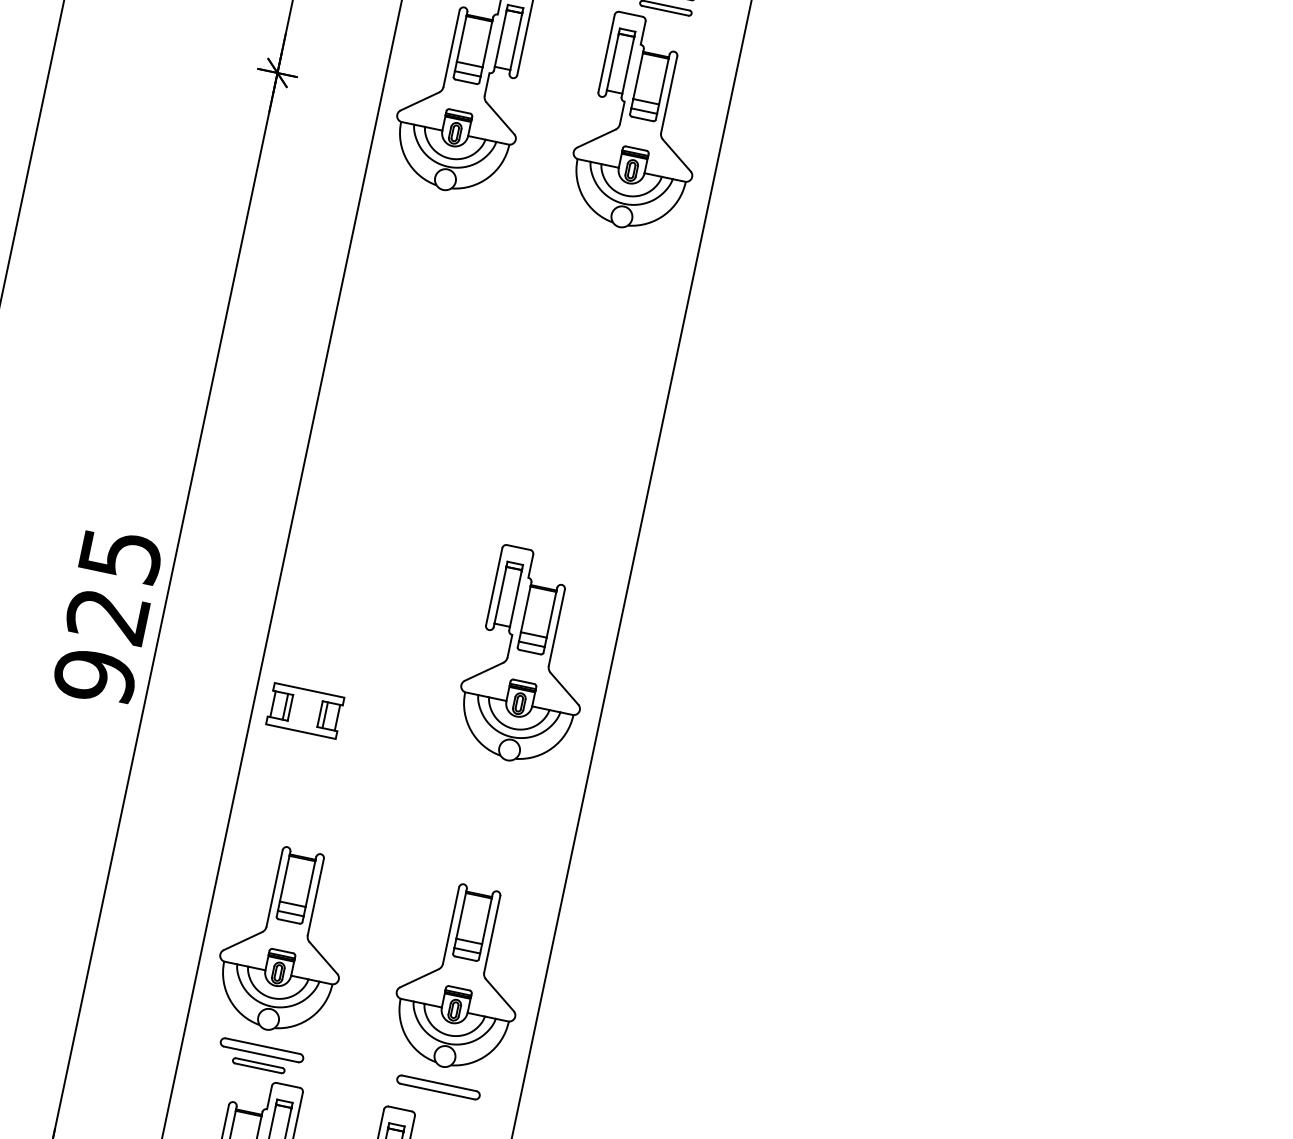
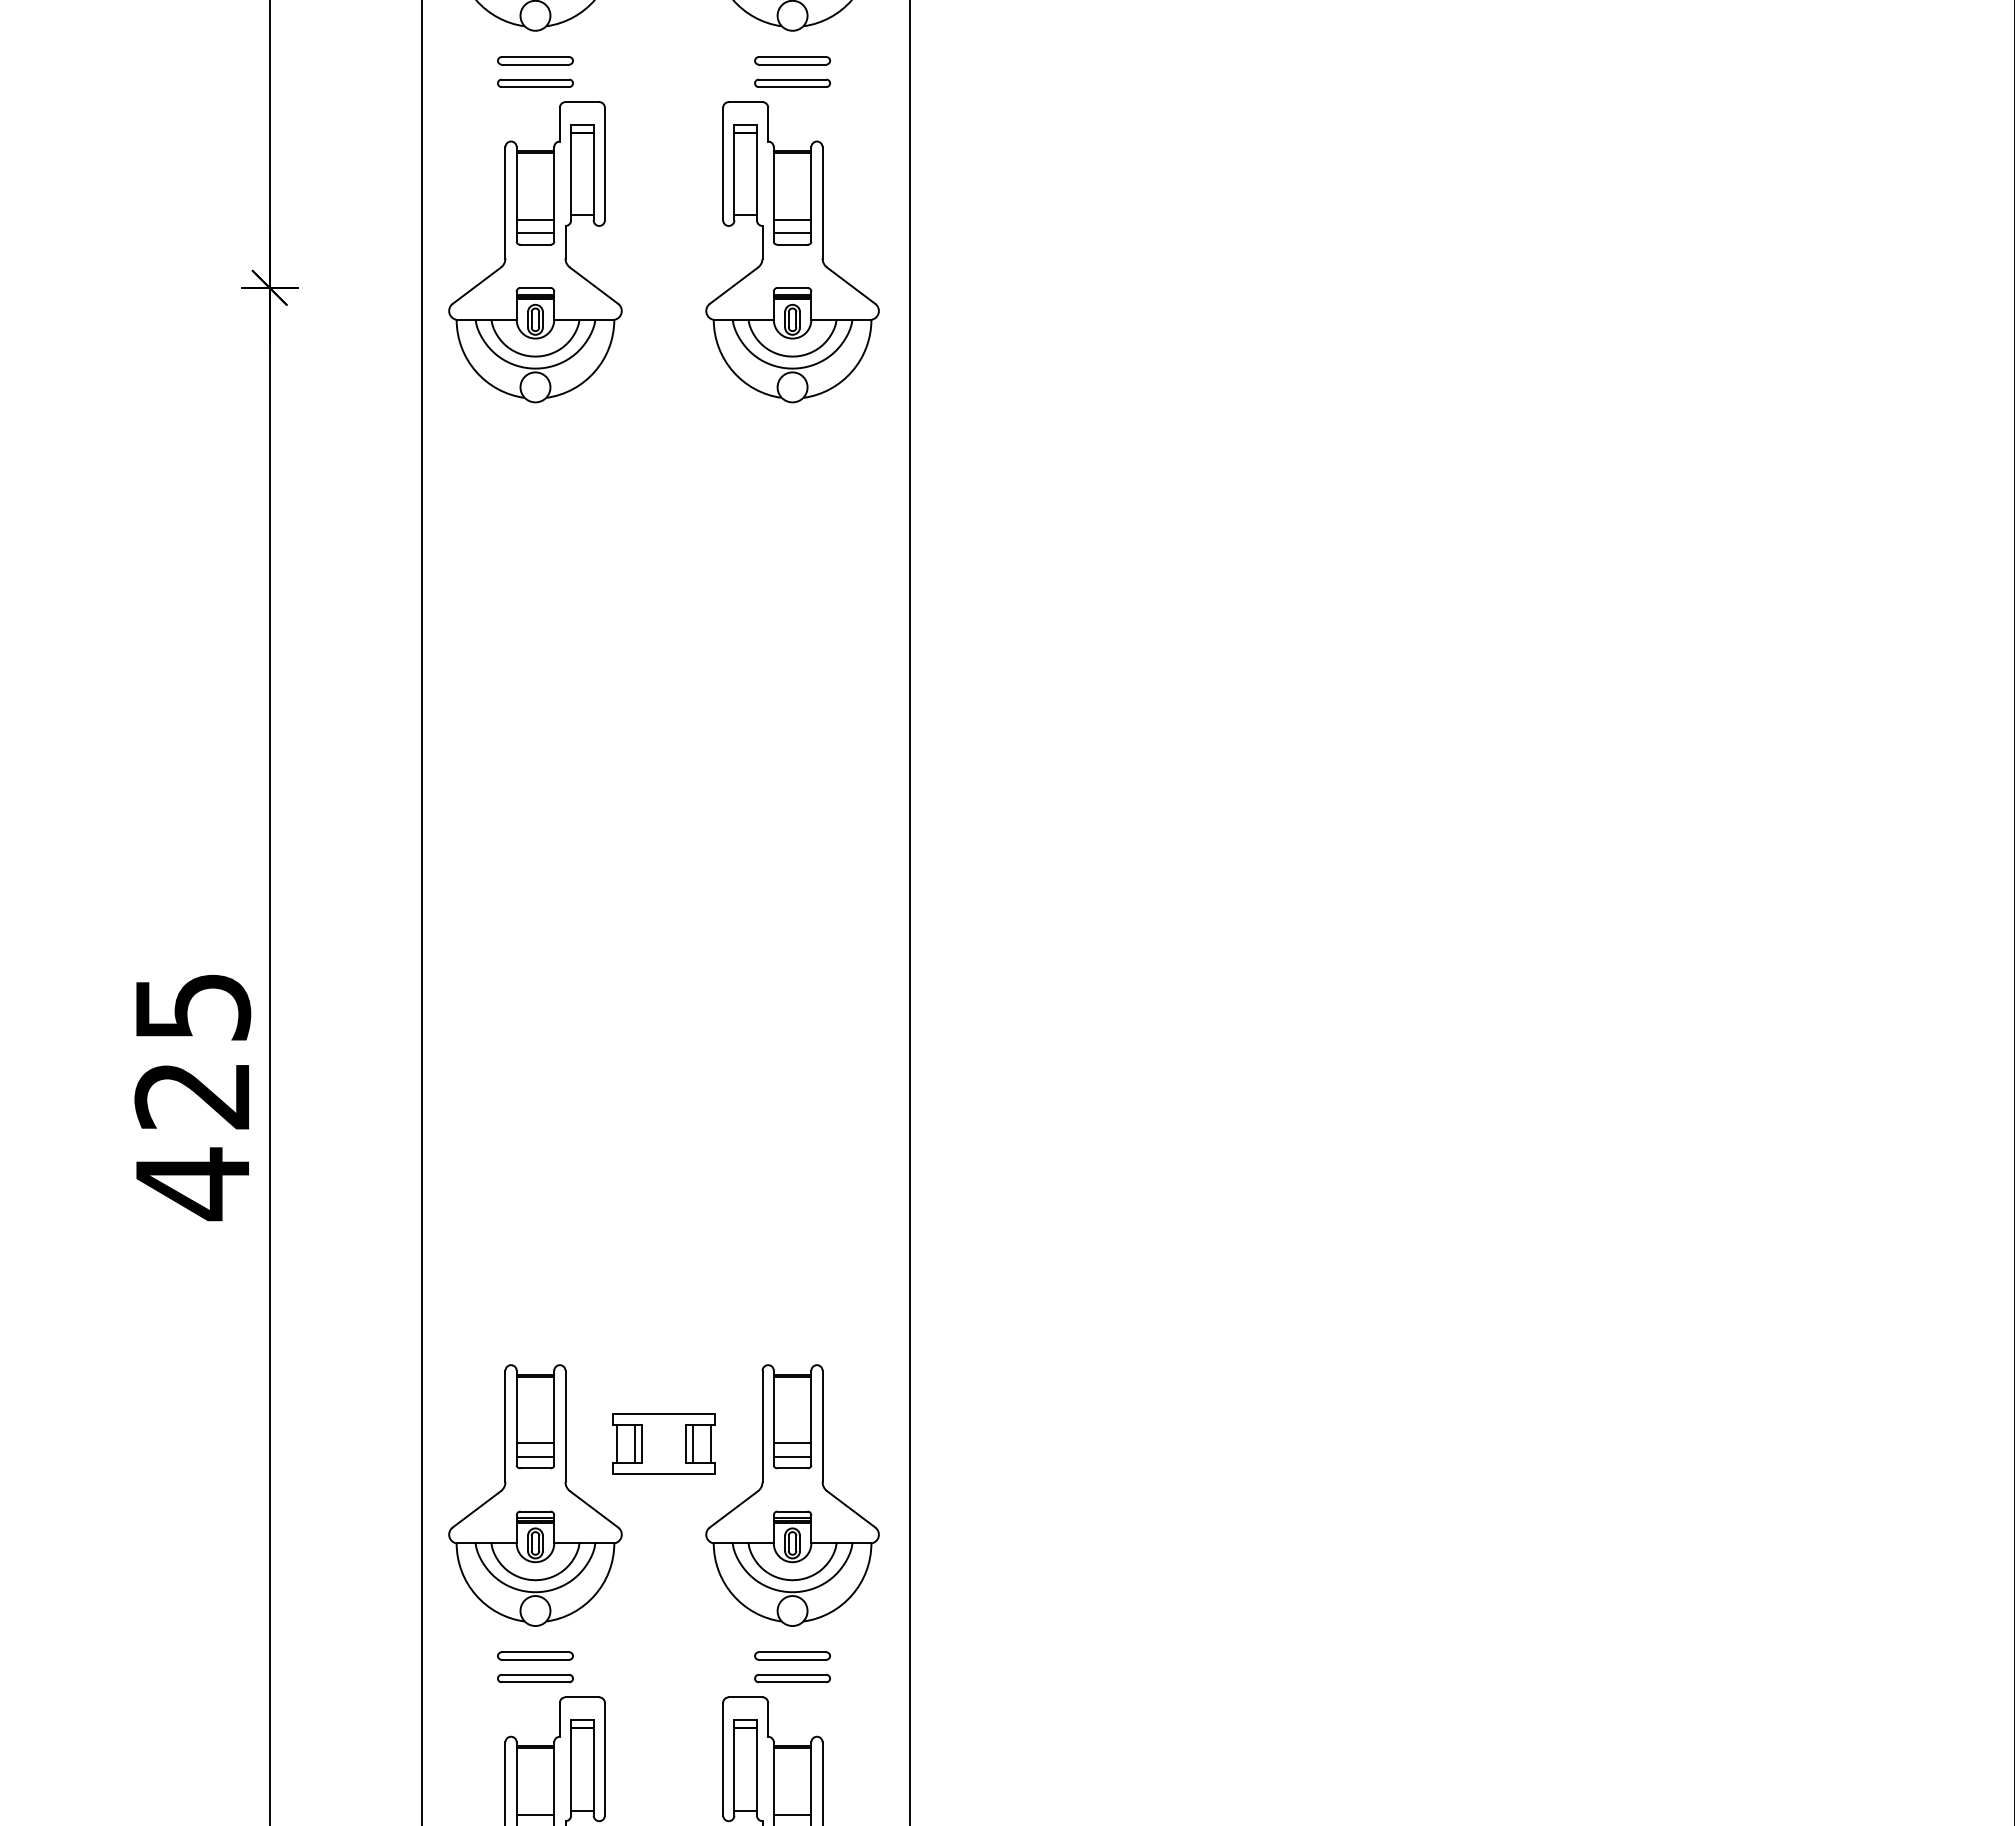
part: (529, 657) -> (792, 1029), removed
text: (94, 677) -> (192, 1184), 925 -> 425
part: (304, 710) -> (663, 1443), moved
part: (262, 1049) -> (535, 1655), size x0.62
part: (438, 1087) -> (792, 1655), size x0.62
part: (435, 1102) -> (792, 1678), added

